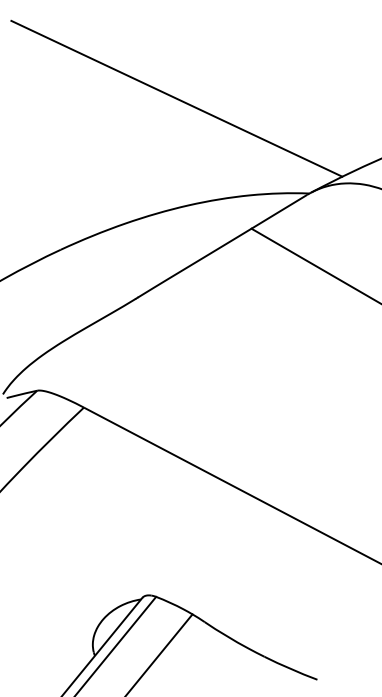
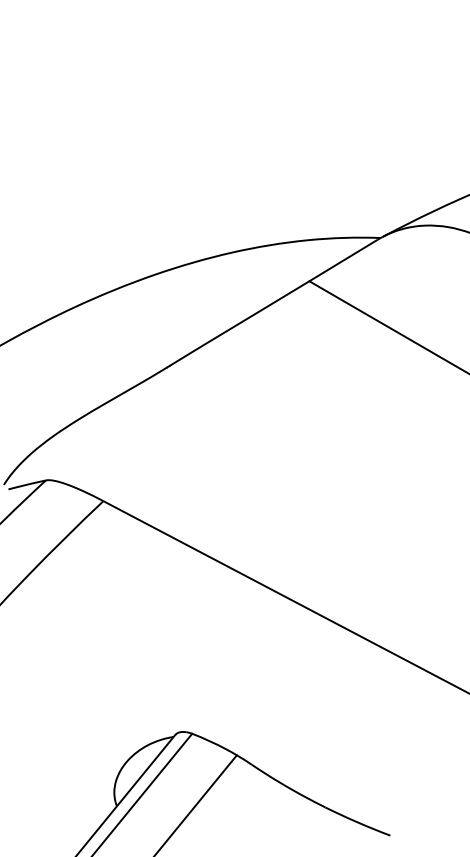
line: (176, 98) -> (217, 121), removed

